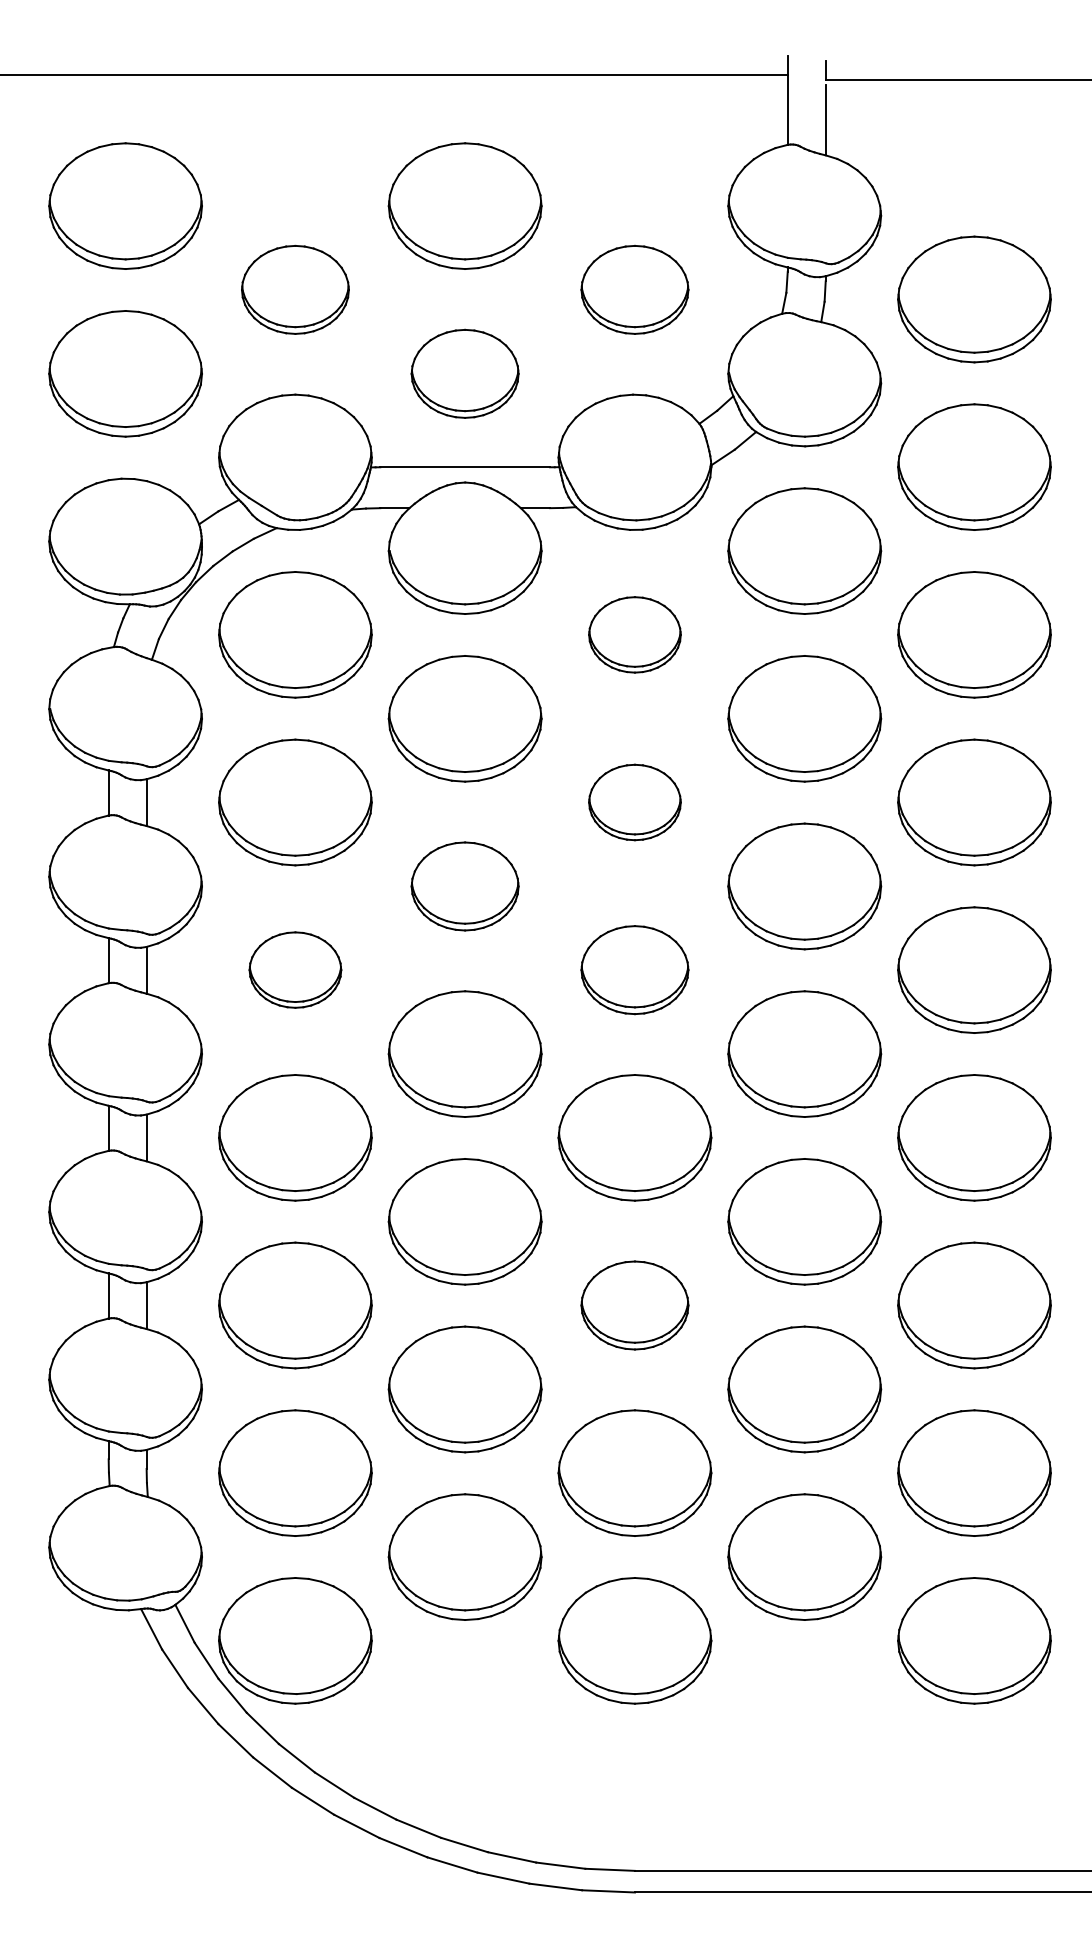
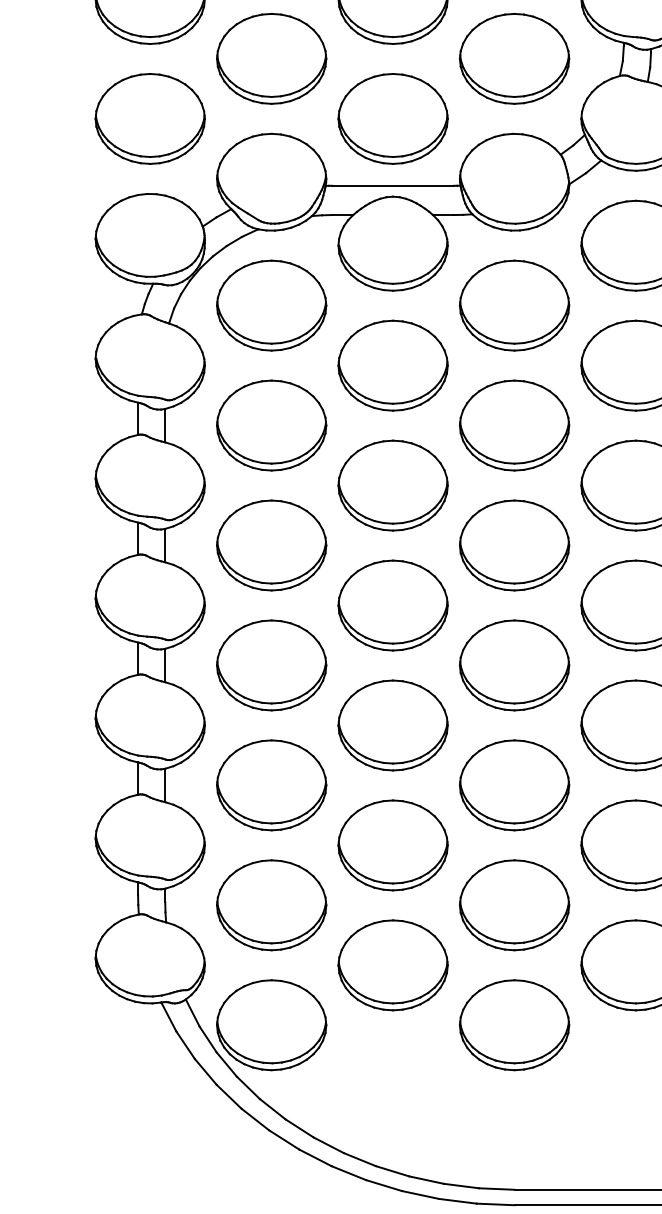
part: (295, 289) -> (271, 58), size x1.43
part: (634, 289) -> (514, 58), size x1.43
part: (464, 373) -> (392, 118), size x1.43
part: (634, 634) -> (514, 305), size x1.67
part: (634, 802) -> (514, 425), size x1.67
part: (464, 886) -> (392, 485), size x1.43
part: (295, 969) -> (271, 545), size x1.67
part: (634, 969) -> (514, 545), size x1.43
part: (634, 1305) -> (514, 785), size x1.43

